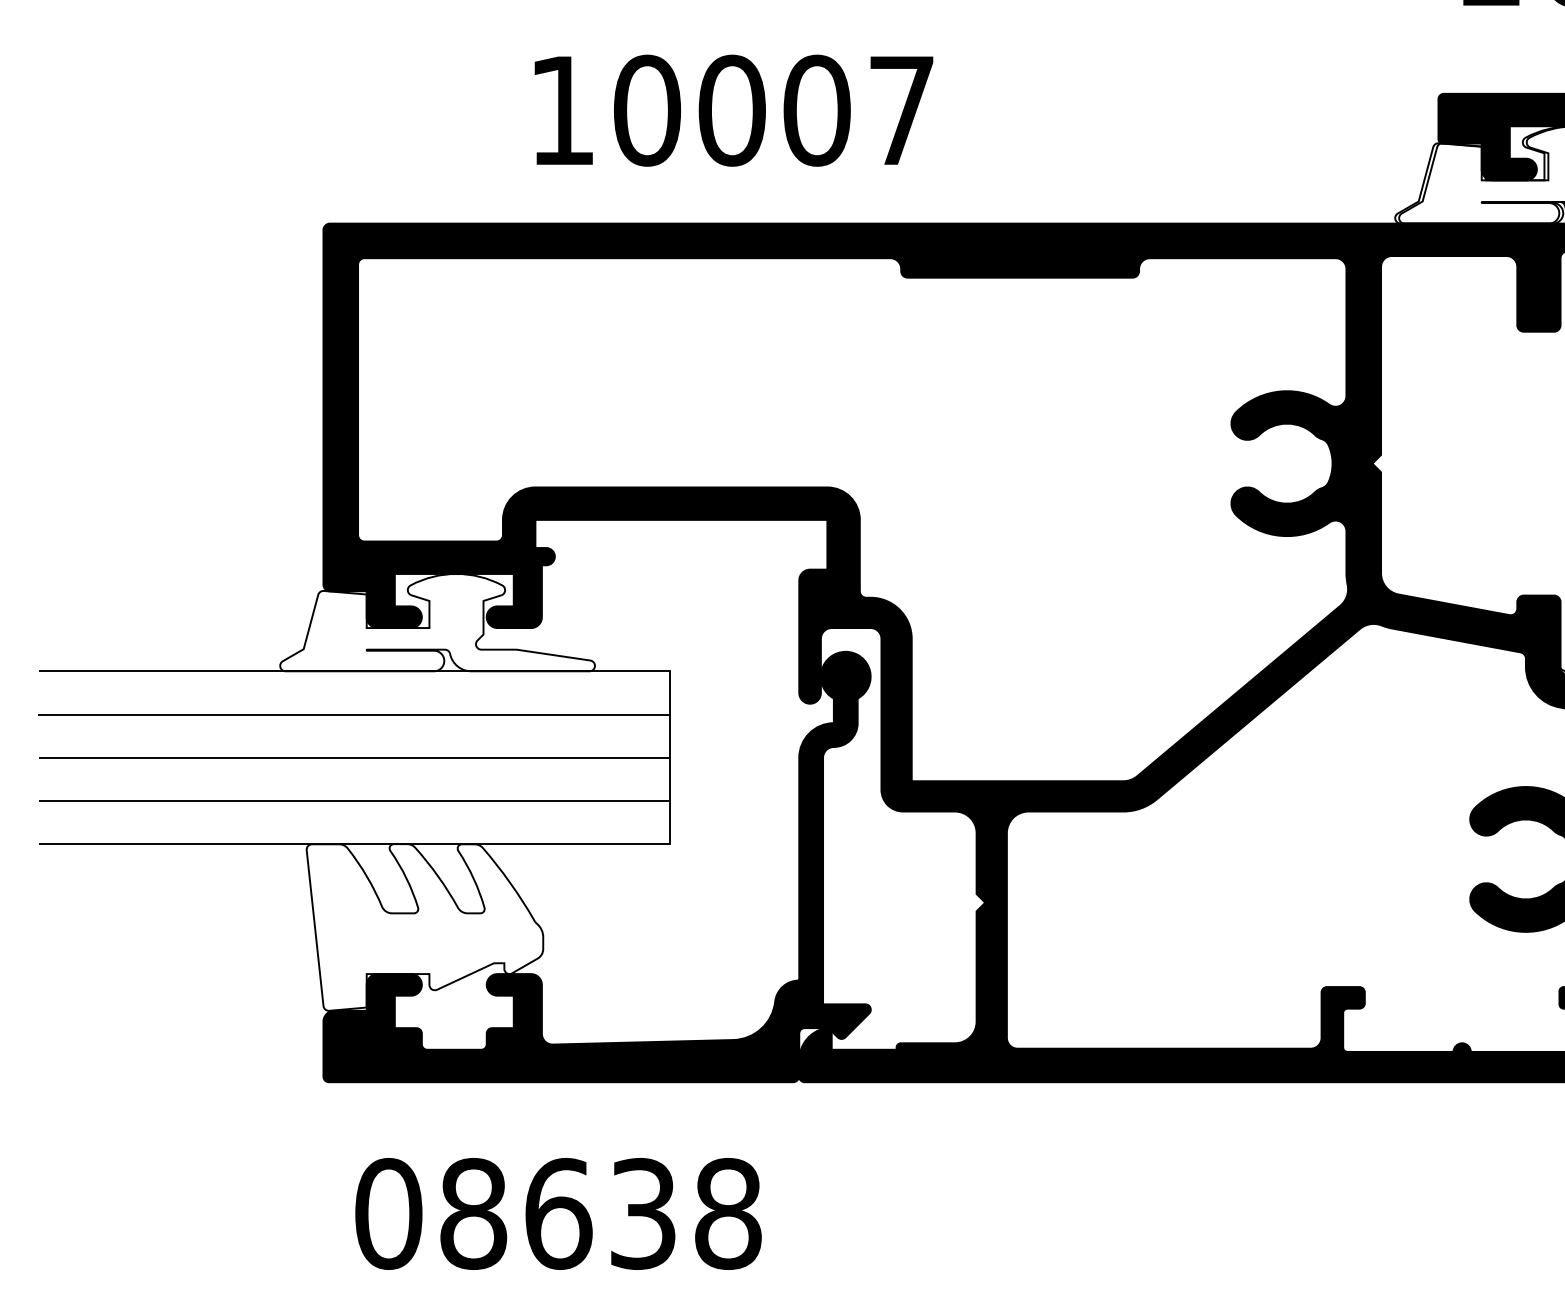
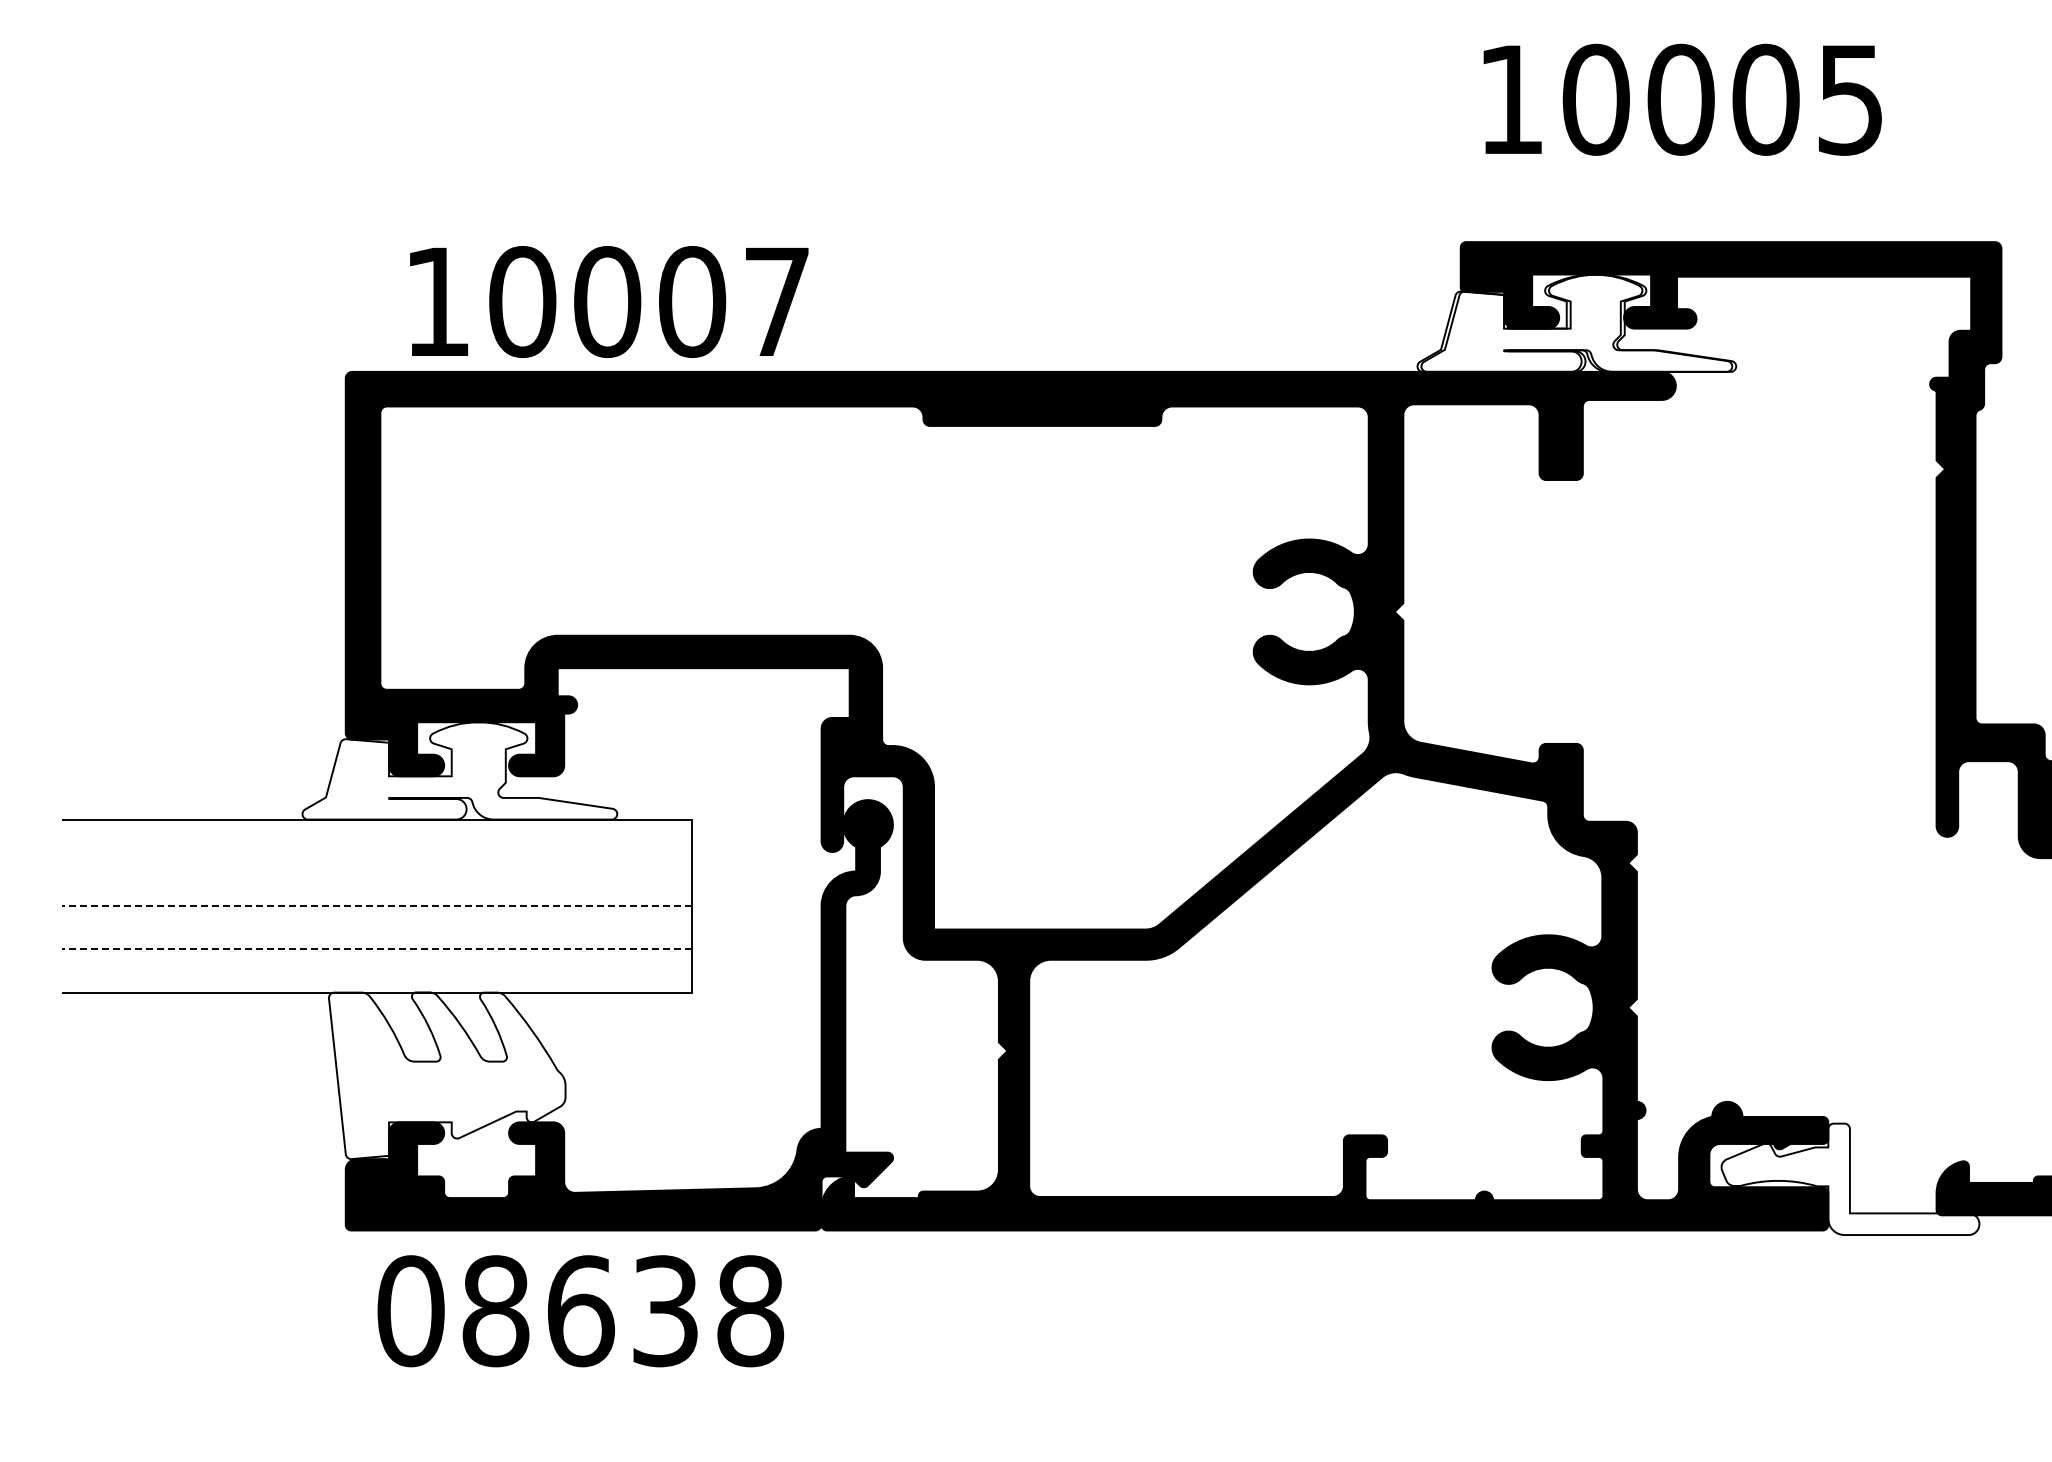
text: (734, 110) -> (609, 301), moved
line: (354, 714) -> (376, 862), removed
line: (354, 758) -> (376, 906), solid -> dashed
line: (354, 801) -> (376, 949), solid -> dashed
text: (558, 1214) -> (580, 1311), moved

